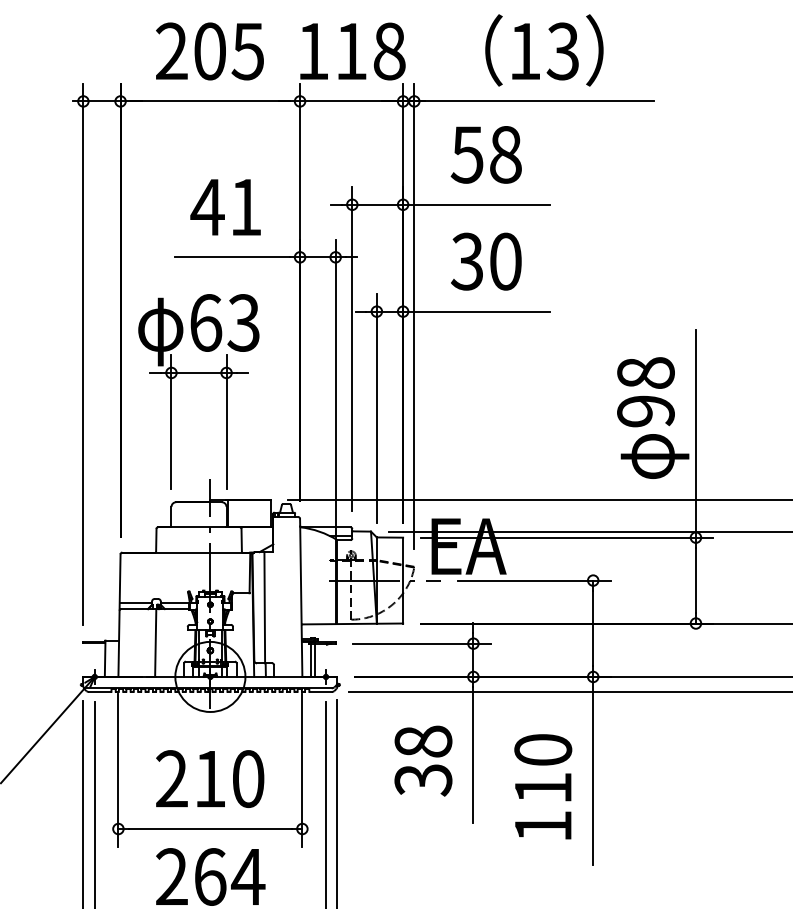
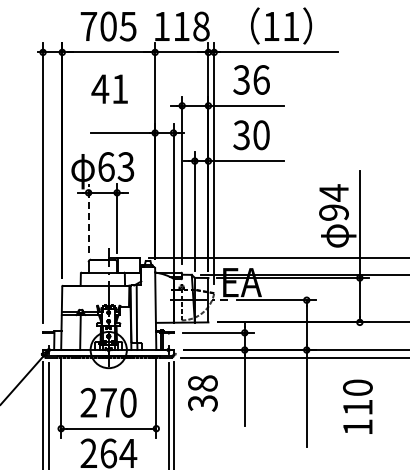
text: (171, 49) -> (88, 25), 205 -> 705
text: (561, 51) -> (290, 26), 13 -> 11
text: (486, 153) -> (251, 79), 58 -> 36
text: (225, 206) -> (109, 88), moved
text: (644, 372) -> (333, 192), 98 -> 94
line: (171, 422) -> (88, 218), solid -> dashed
text: (422, 760) -> (202, 393), moved
text: (209, 778) -> (108, 402), 210 -> 270
text: (542, 786) -> (357, 406), moved

